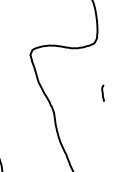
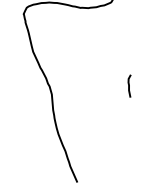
curve: (102, 92) -> (128, 85), moved

